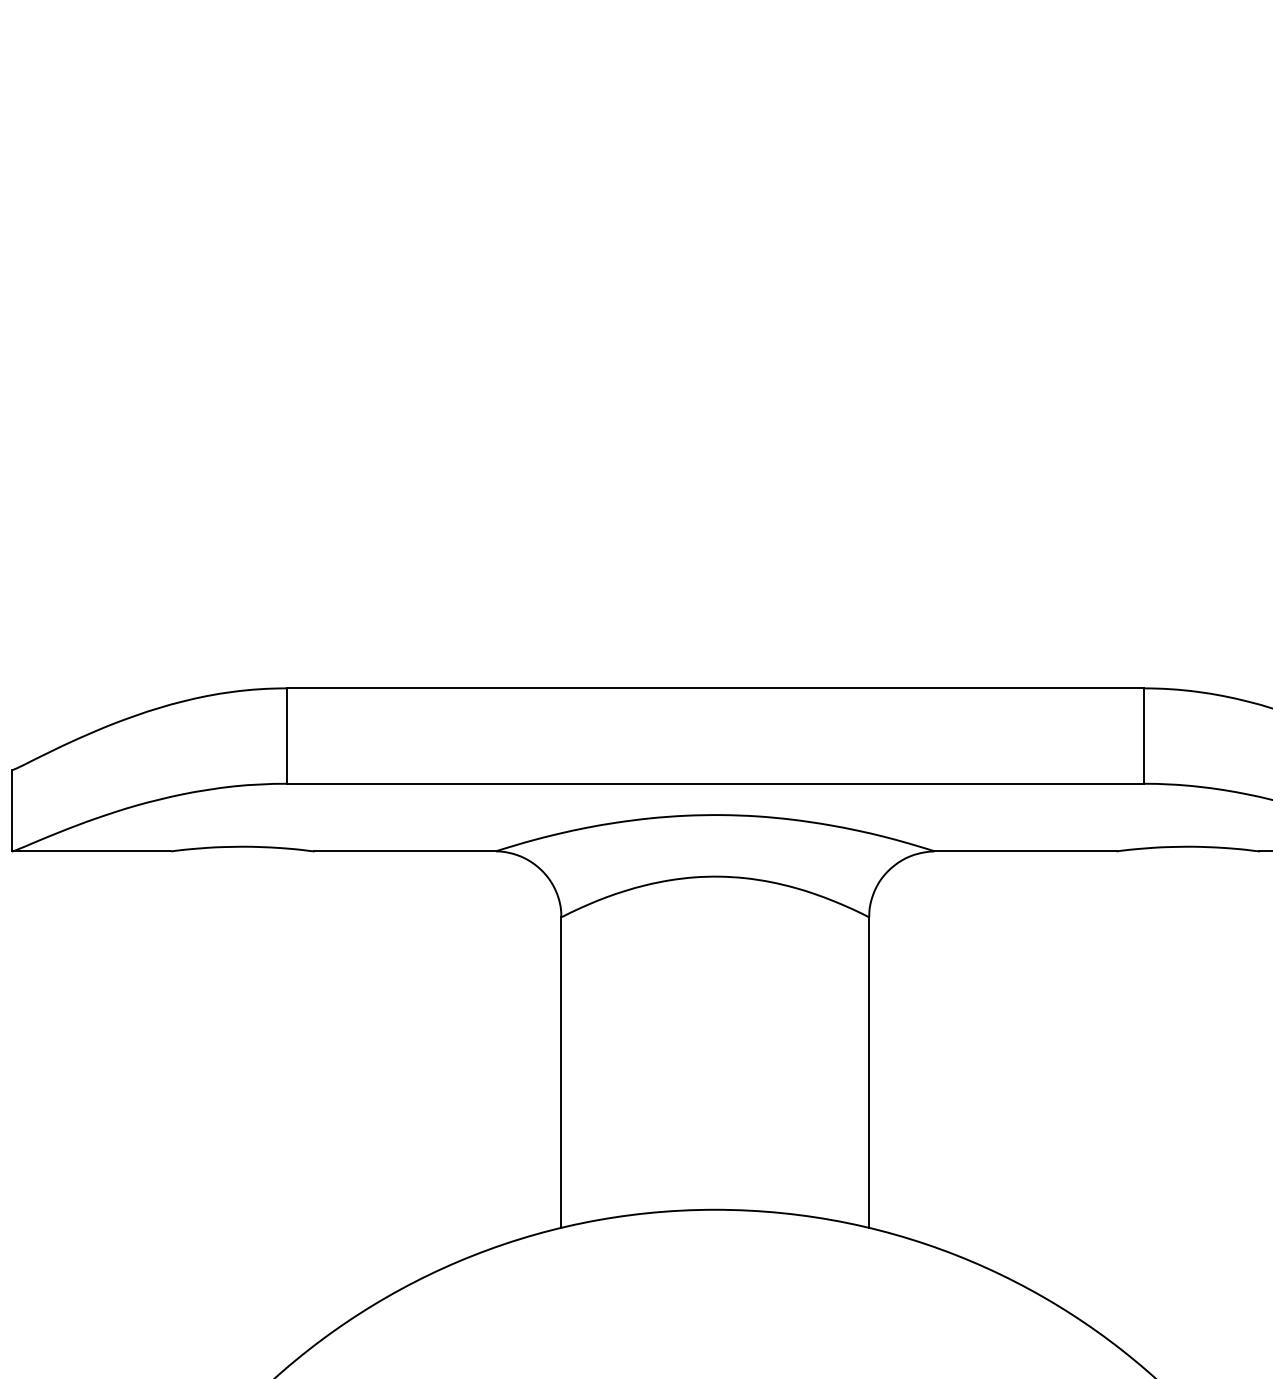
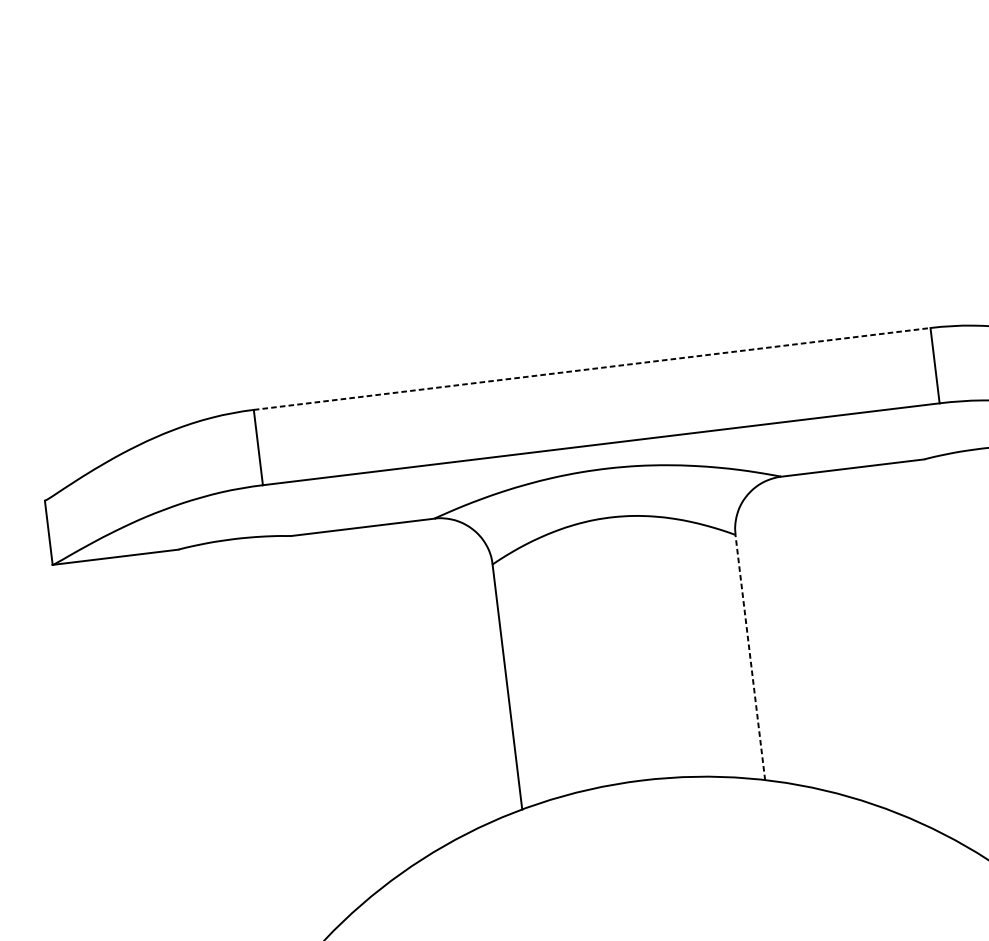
line: (715, 688) -> (592, 369), solid -> dashed
line: (869, 1072) -> (750, 657), solid -> dashed

